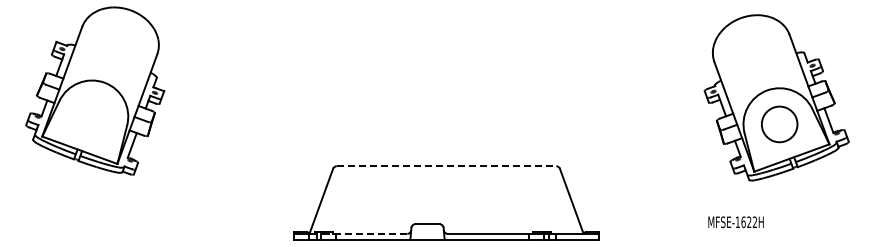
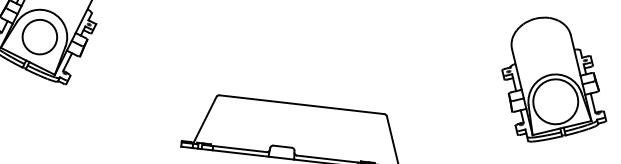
circle: (91, 116) -> (39, 36), added
circle: (779, 124) -> (555, 101), size x1.67
line: (446, 166) -> (301, 104), dashed -> solid
line: (365, 233) -> (235, 148), dashed -> solid

